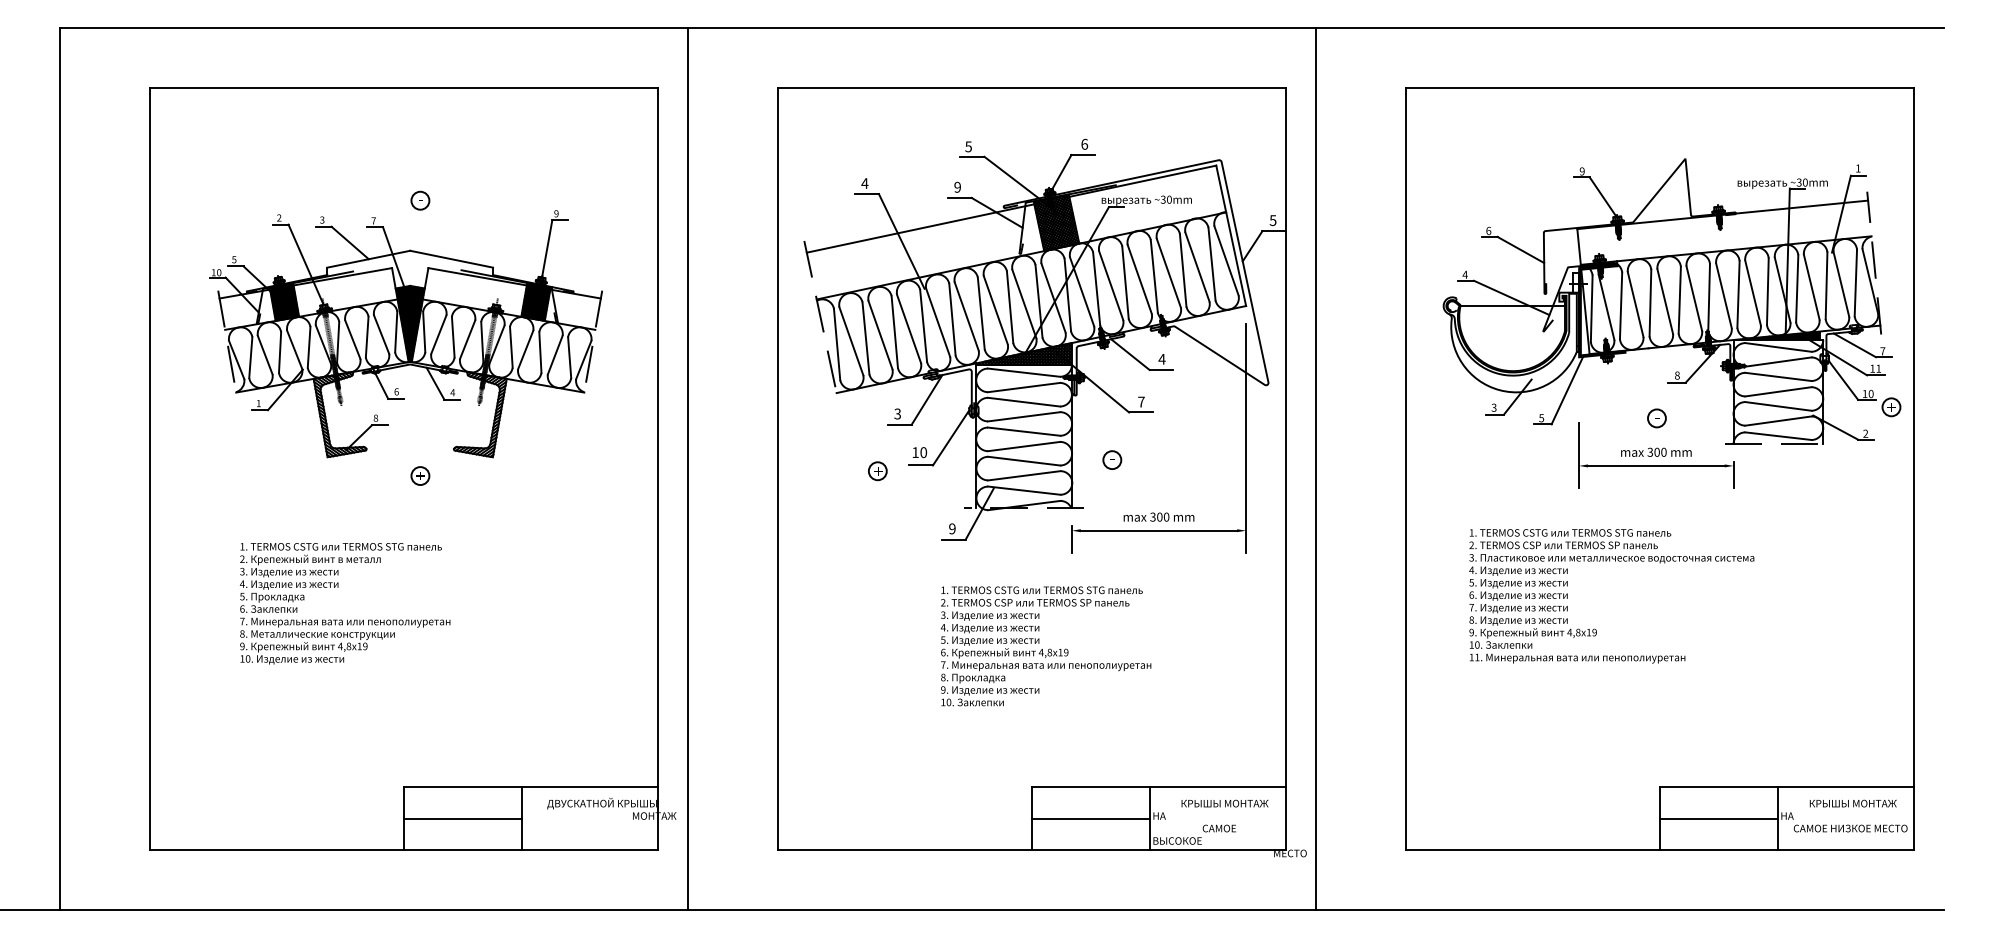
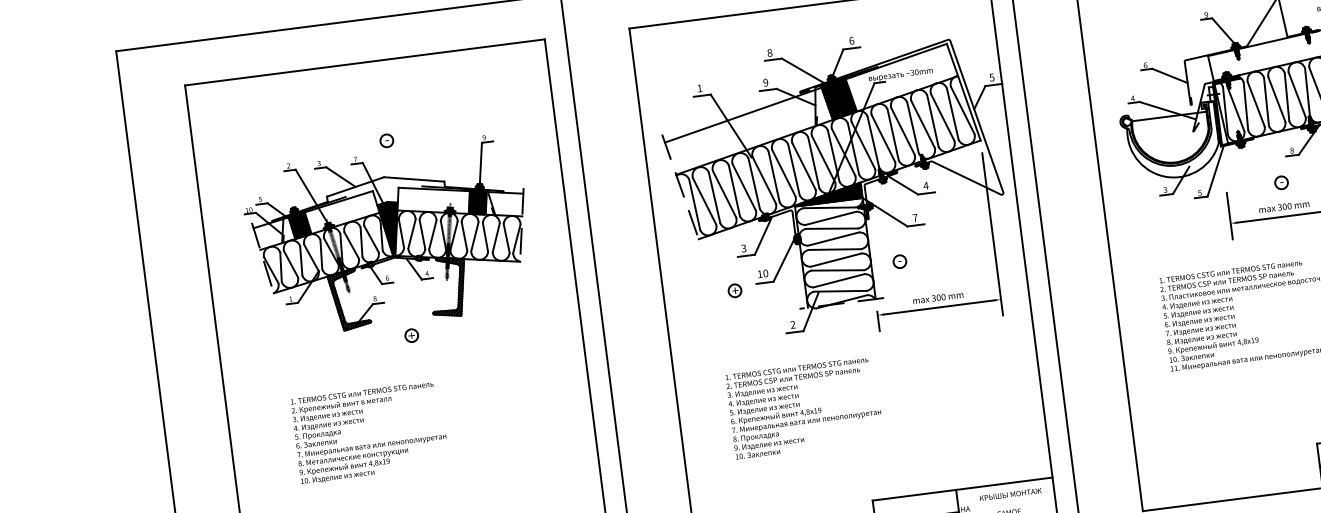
text: (968, 146) -> (769, 52), 5 -> 8
text: (864, 183) -> (699, 88), 4 -> 1
text: (952, 529) -> (793, 325), 9 -> 2
text: (1046, 646) -> (805, 407), moved

